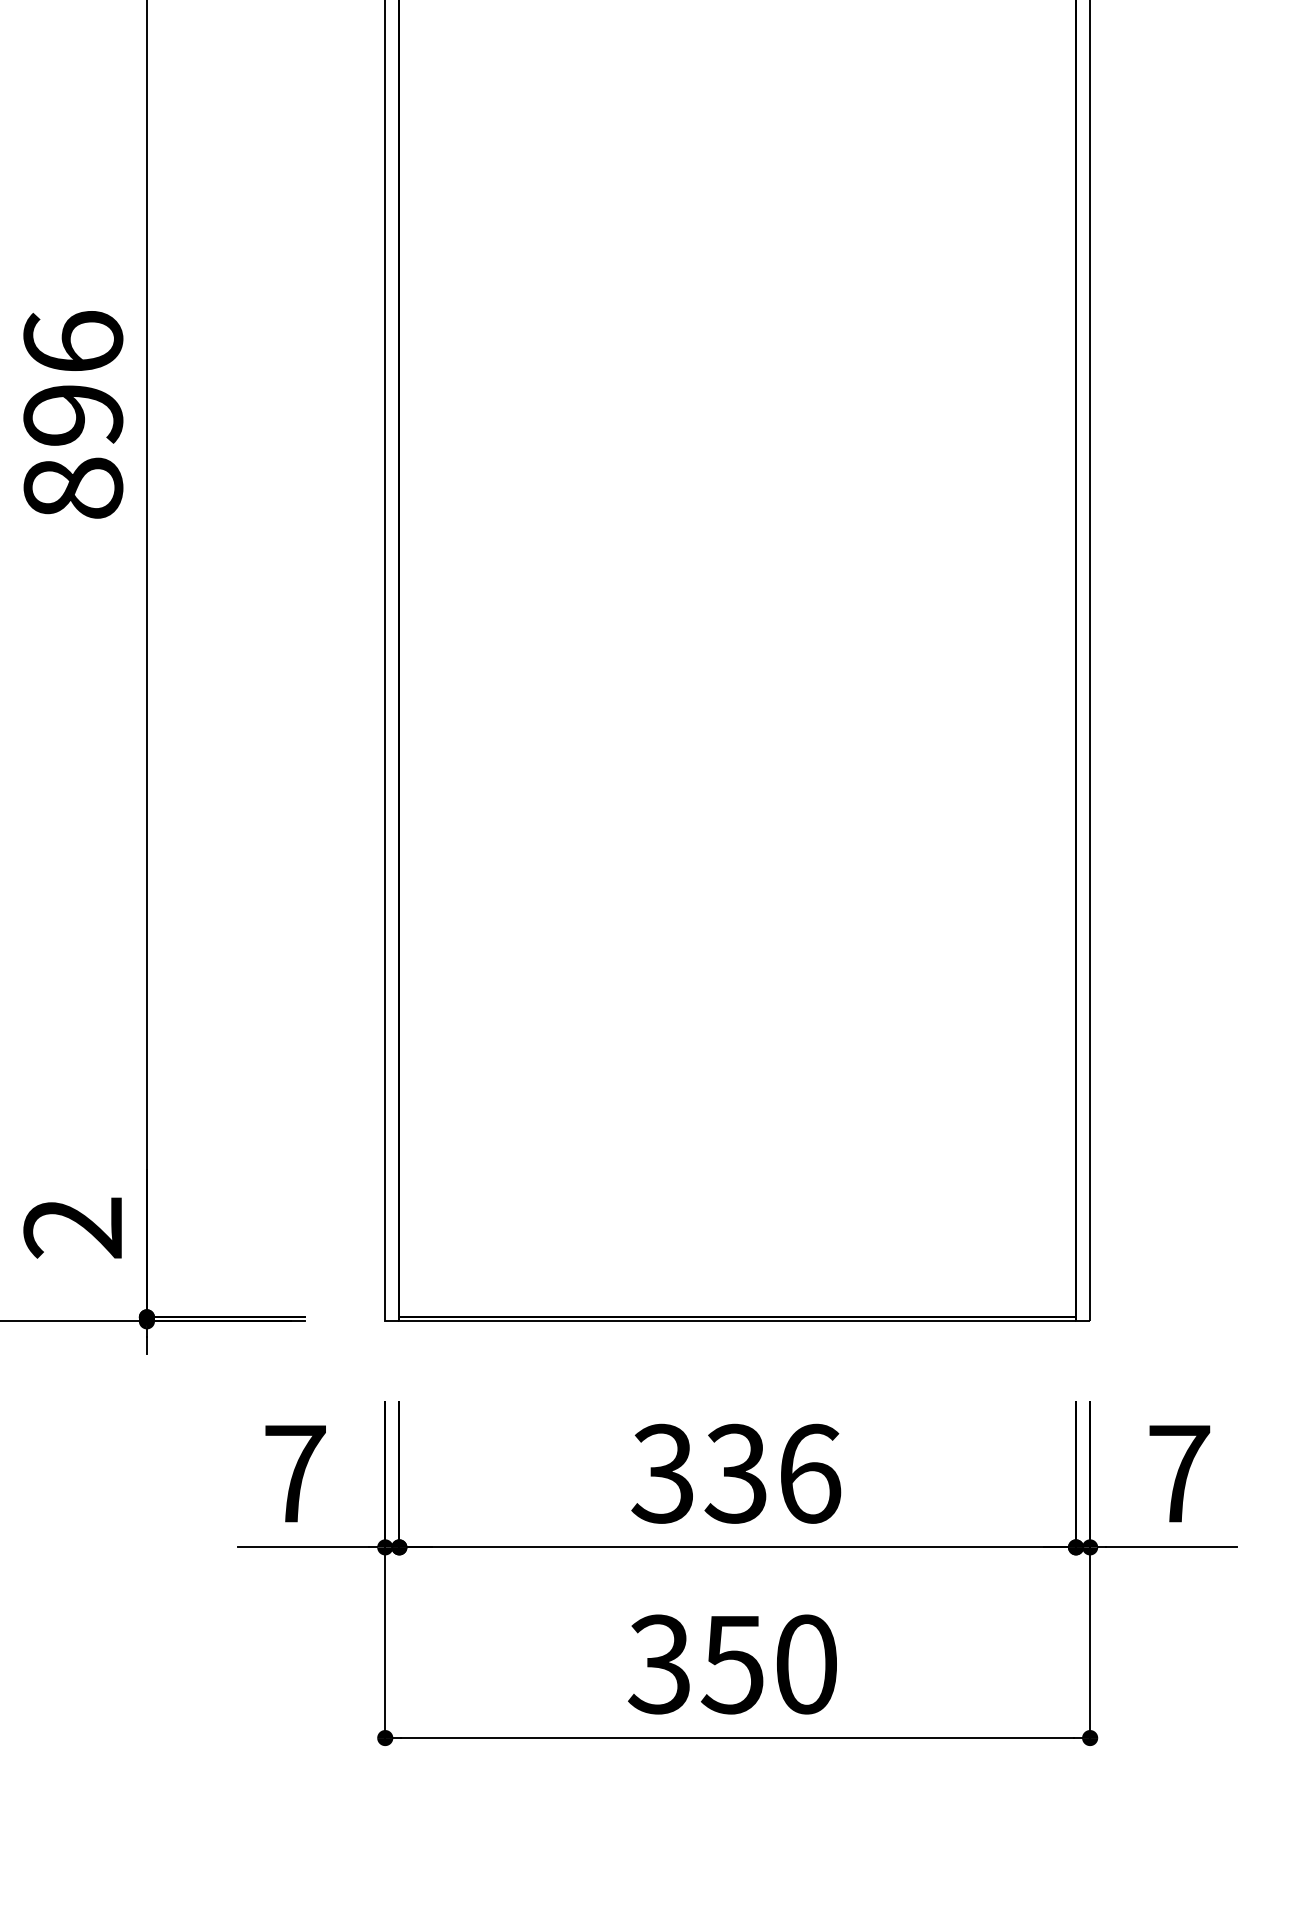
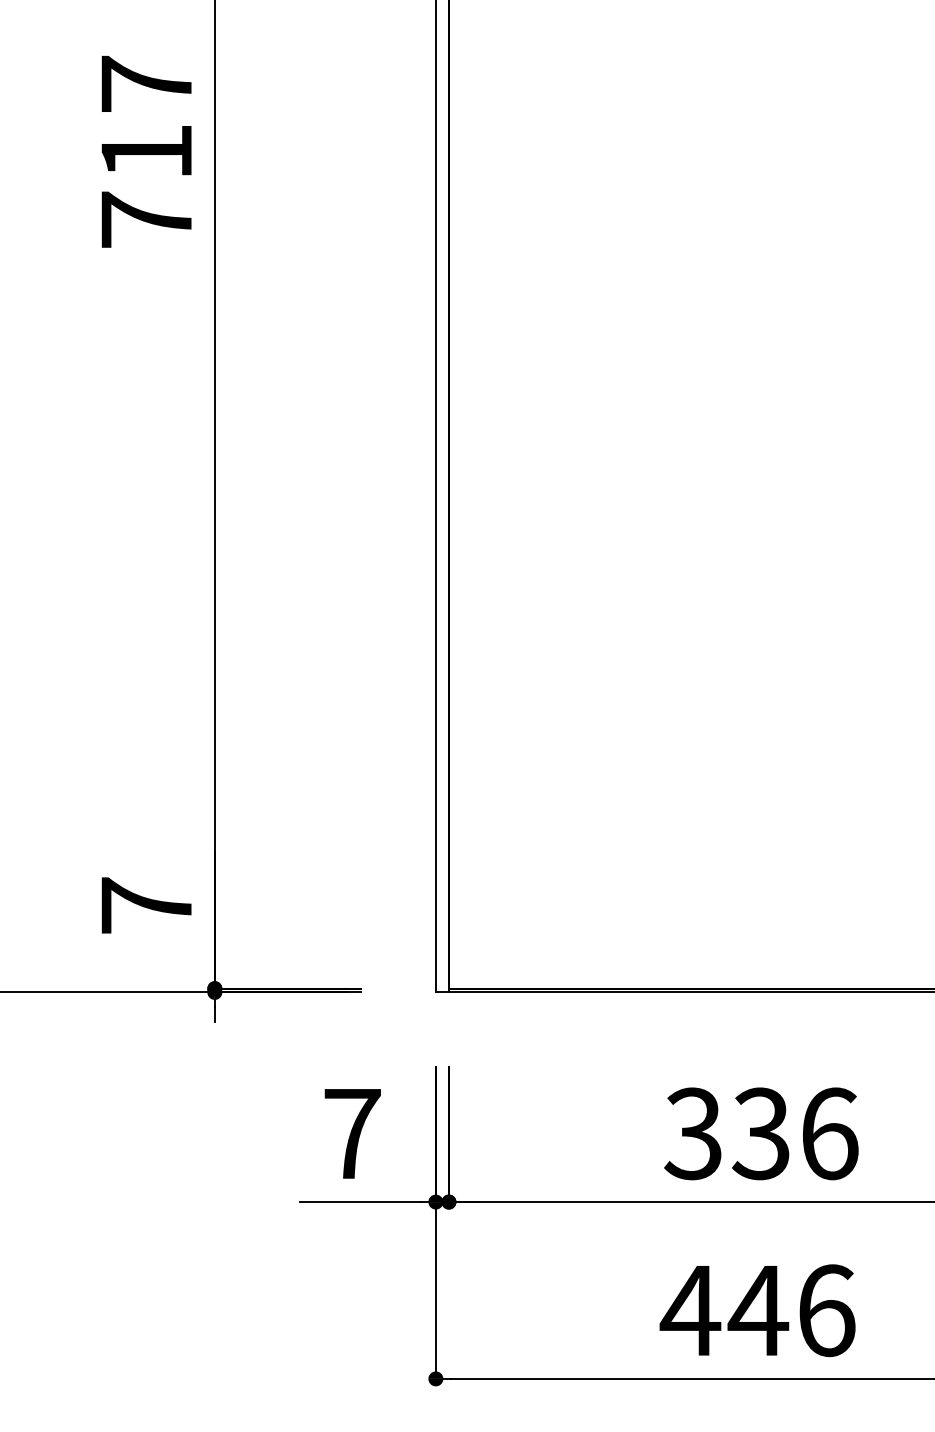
text: (73, 414) -> (146, 151), 896 -> 717
text: (72, 1227) -> (145, 905), 2 -> 7
text: (731, 1664) -> (756, 1310), 350 -> 446

